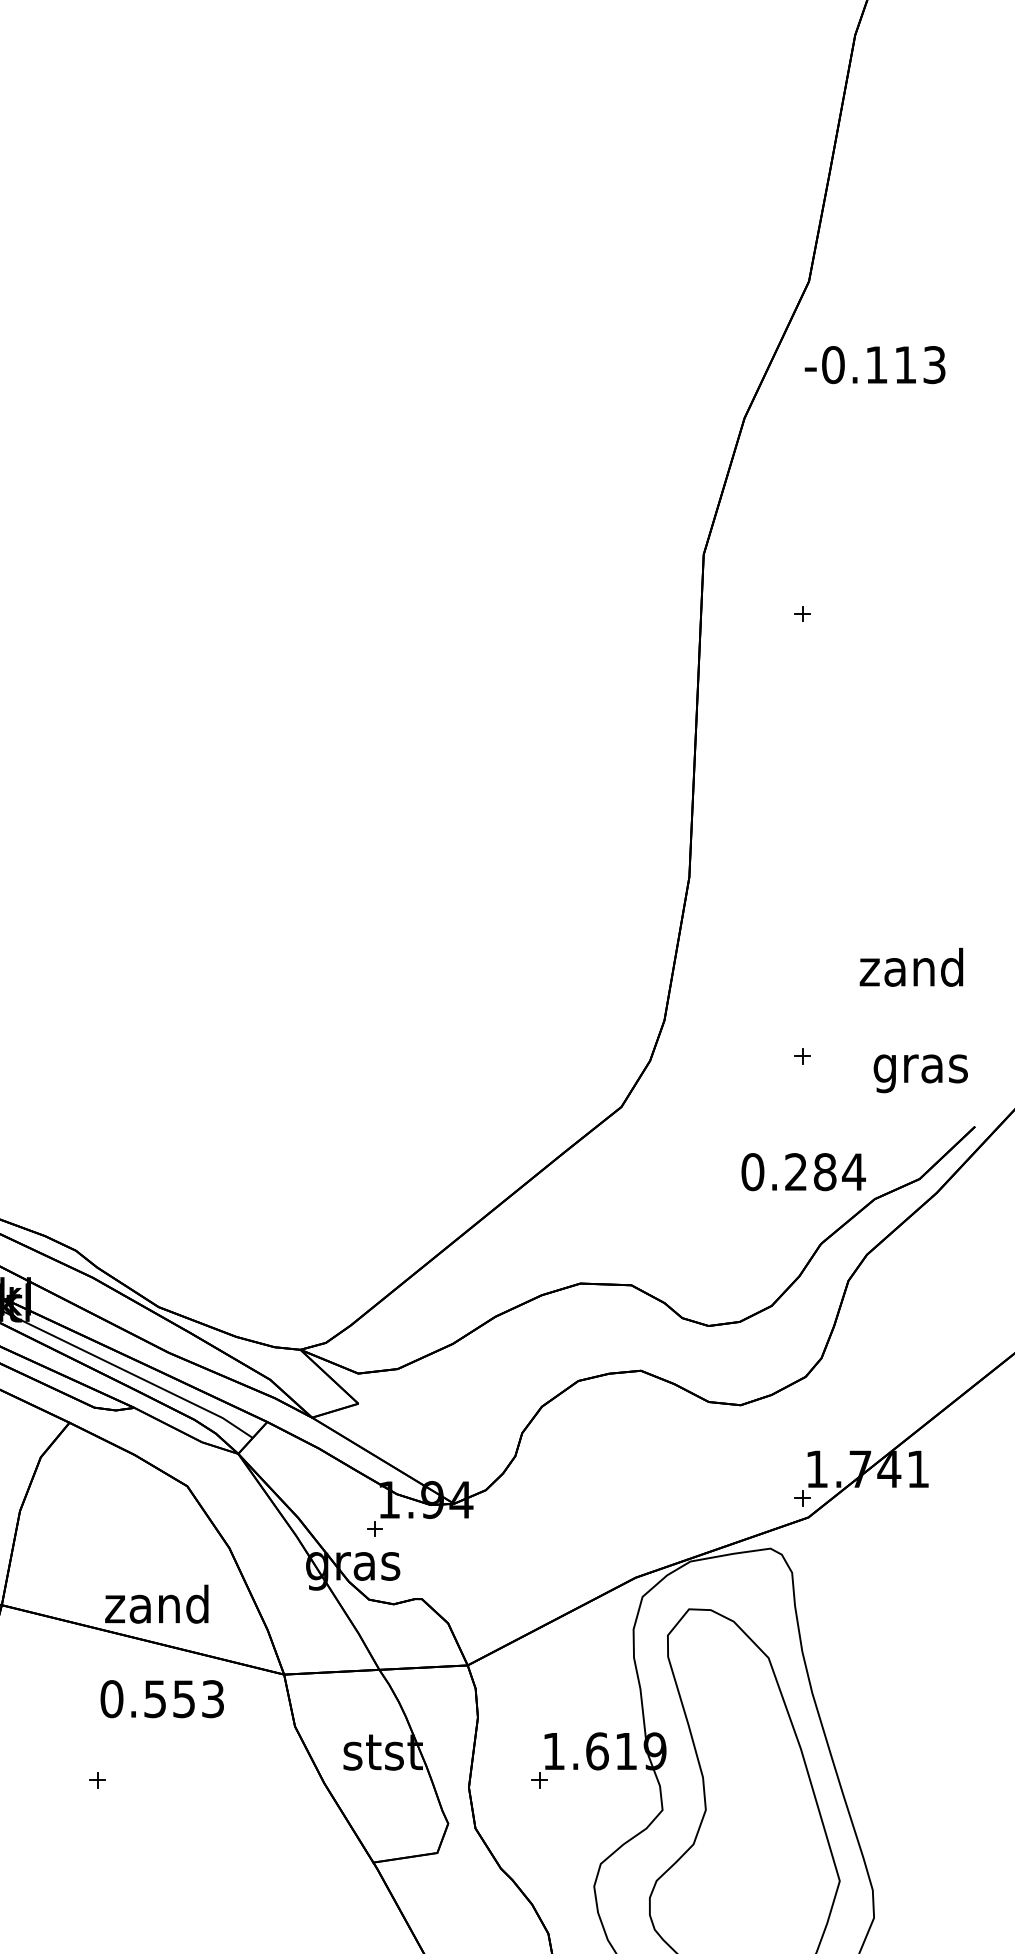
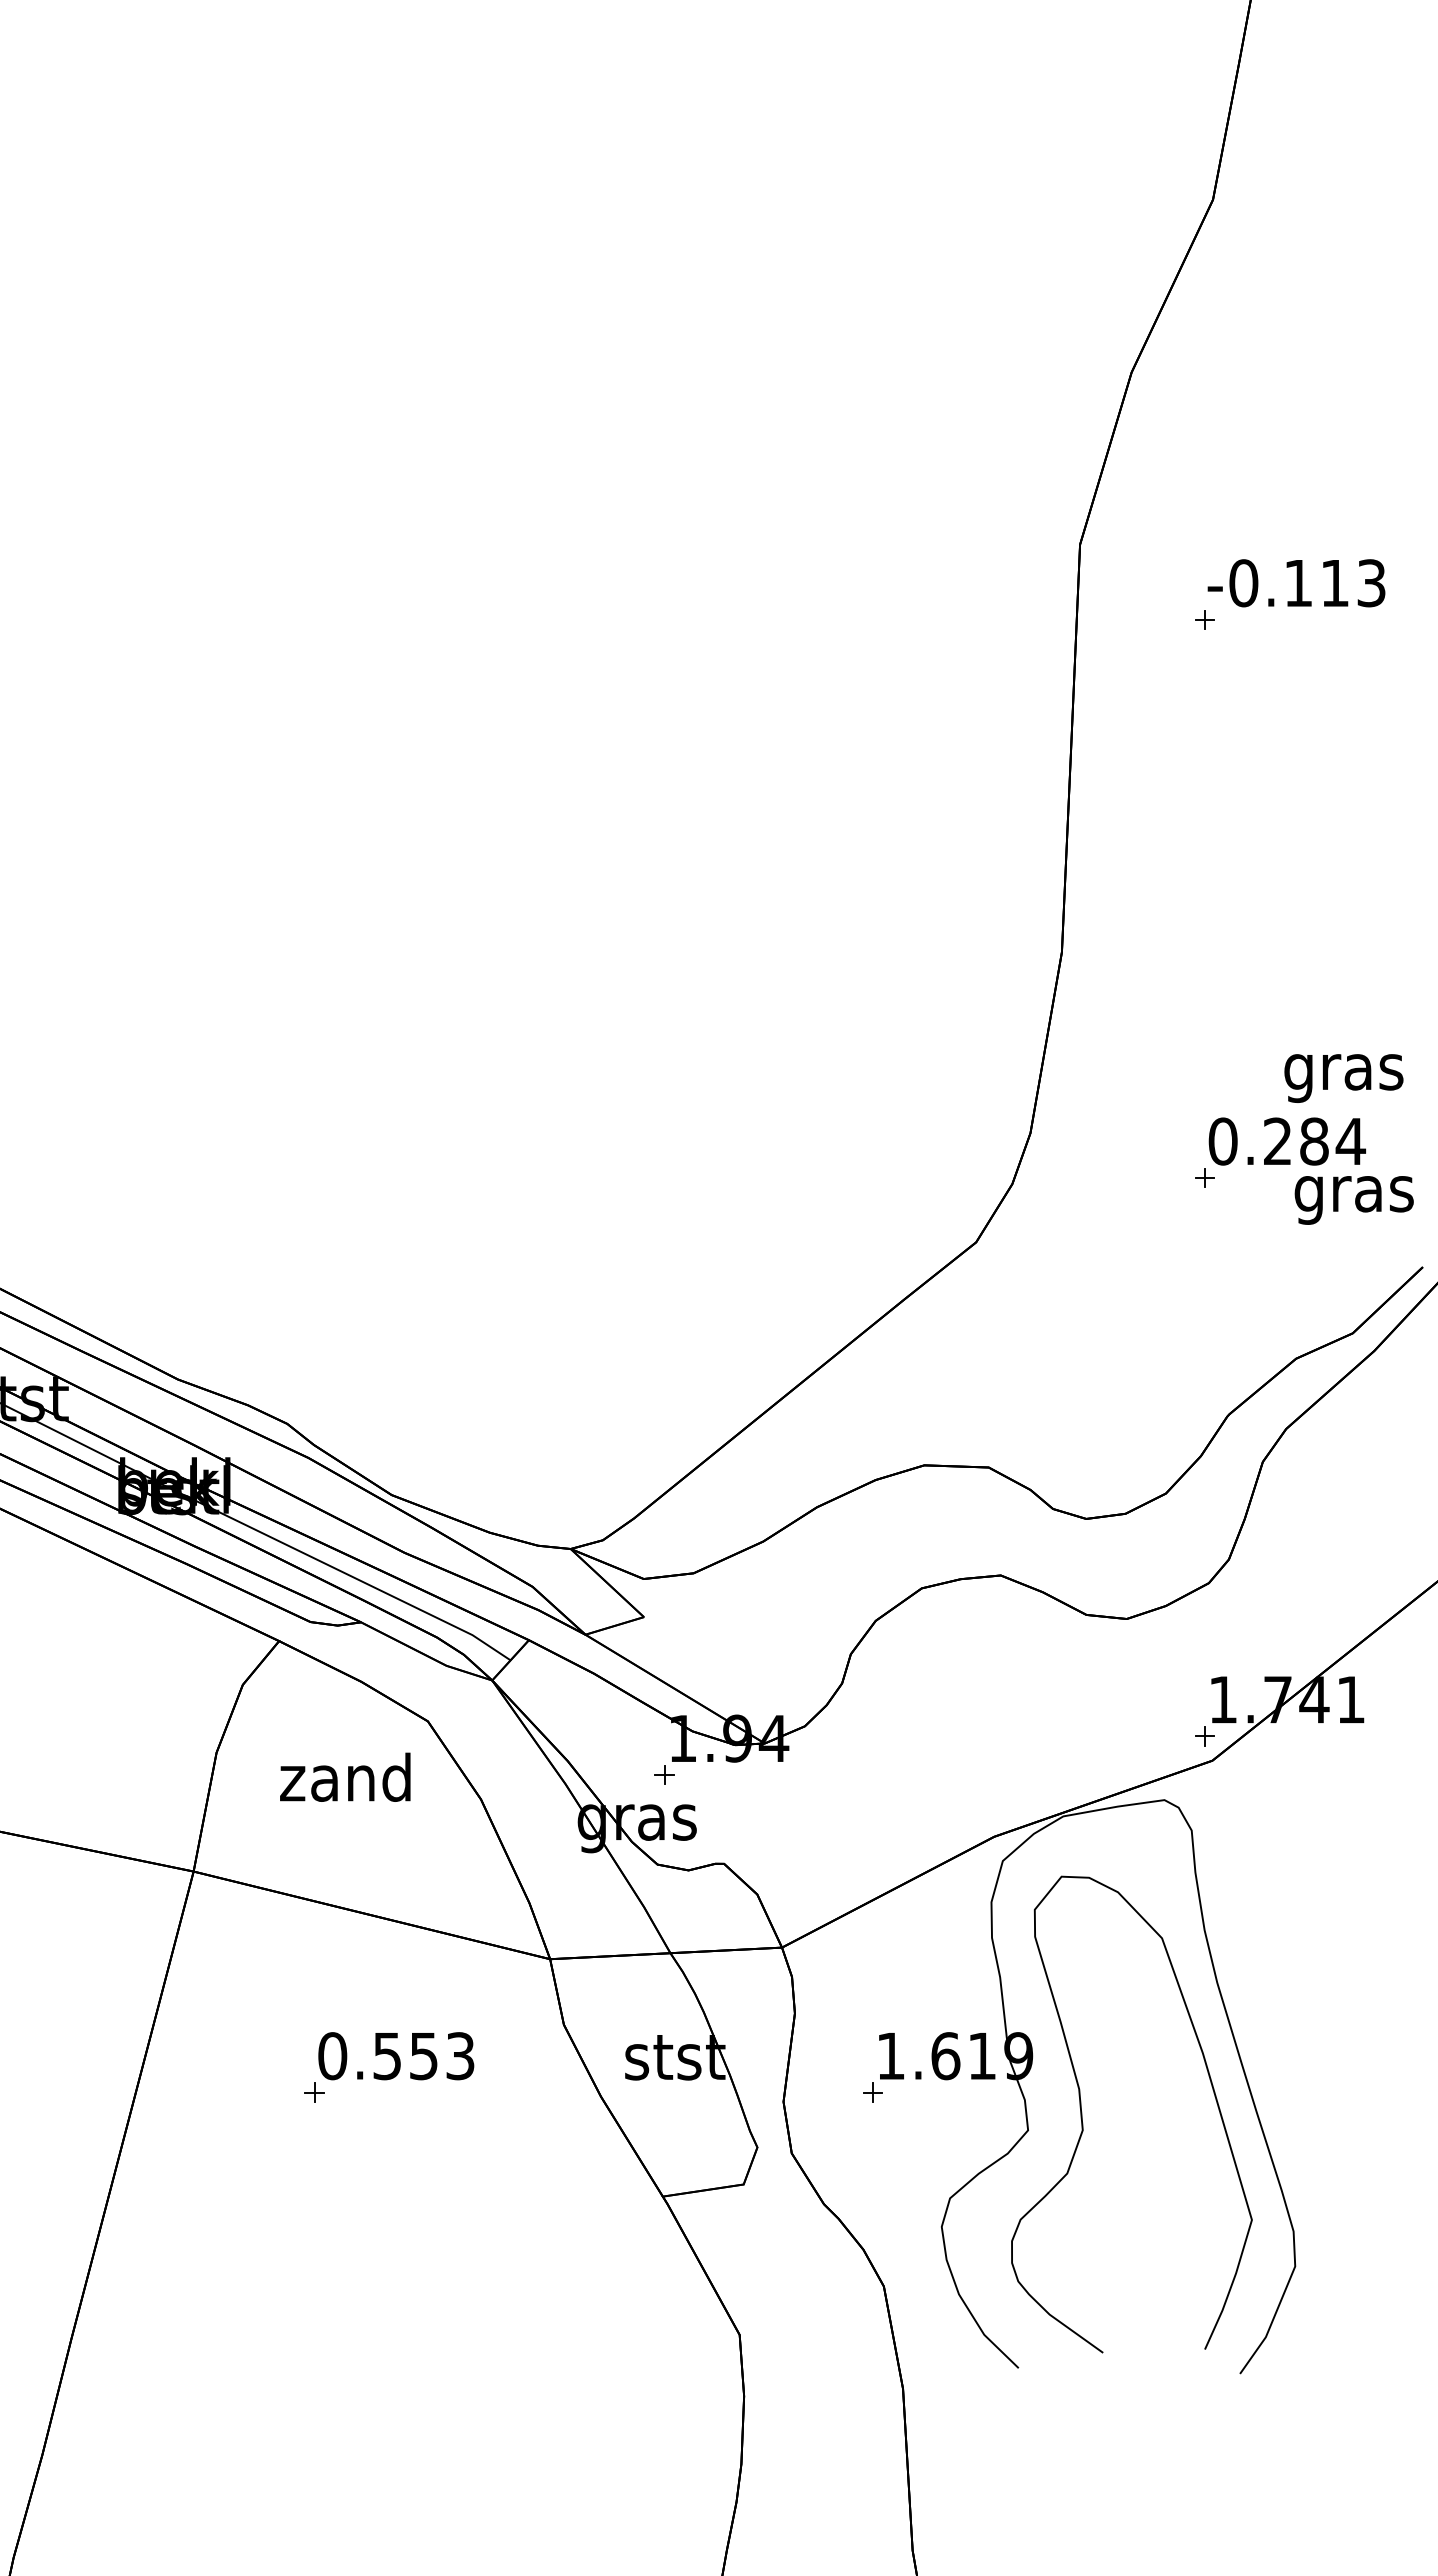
text: (875, 365) -> (1296, 583), moved
text: (911, 971) -> (1342, 1071), zand -> gras
text: (803, 1172) -> (1286, 1141), moved
text: (156, 1603) -> (345, 1776), moved
text: (162, 1699) -> (396, 2056), moved

